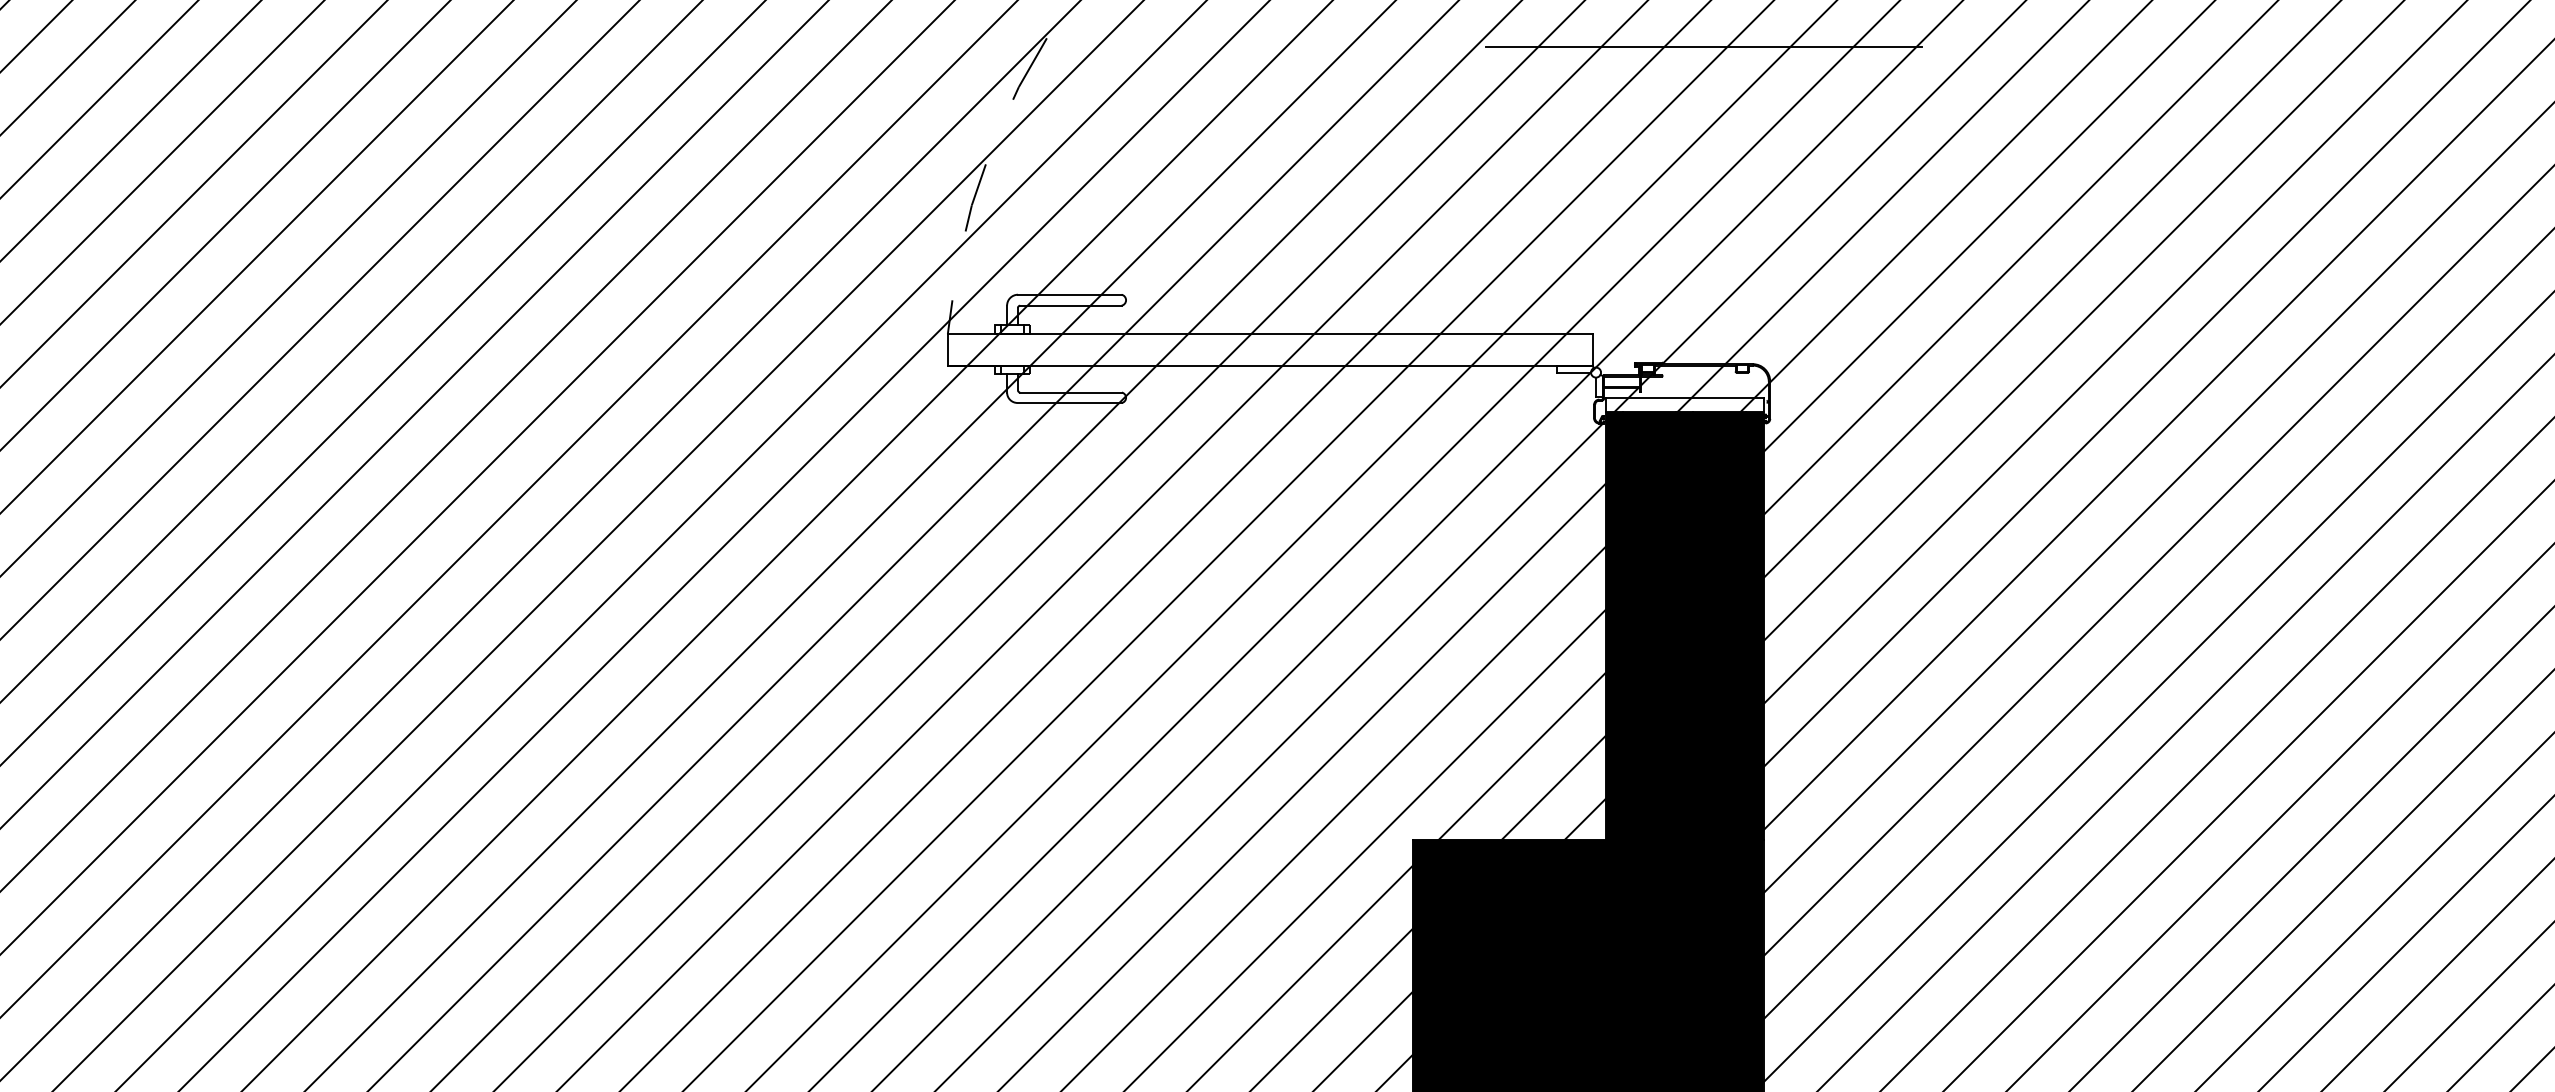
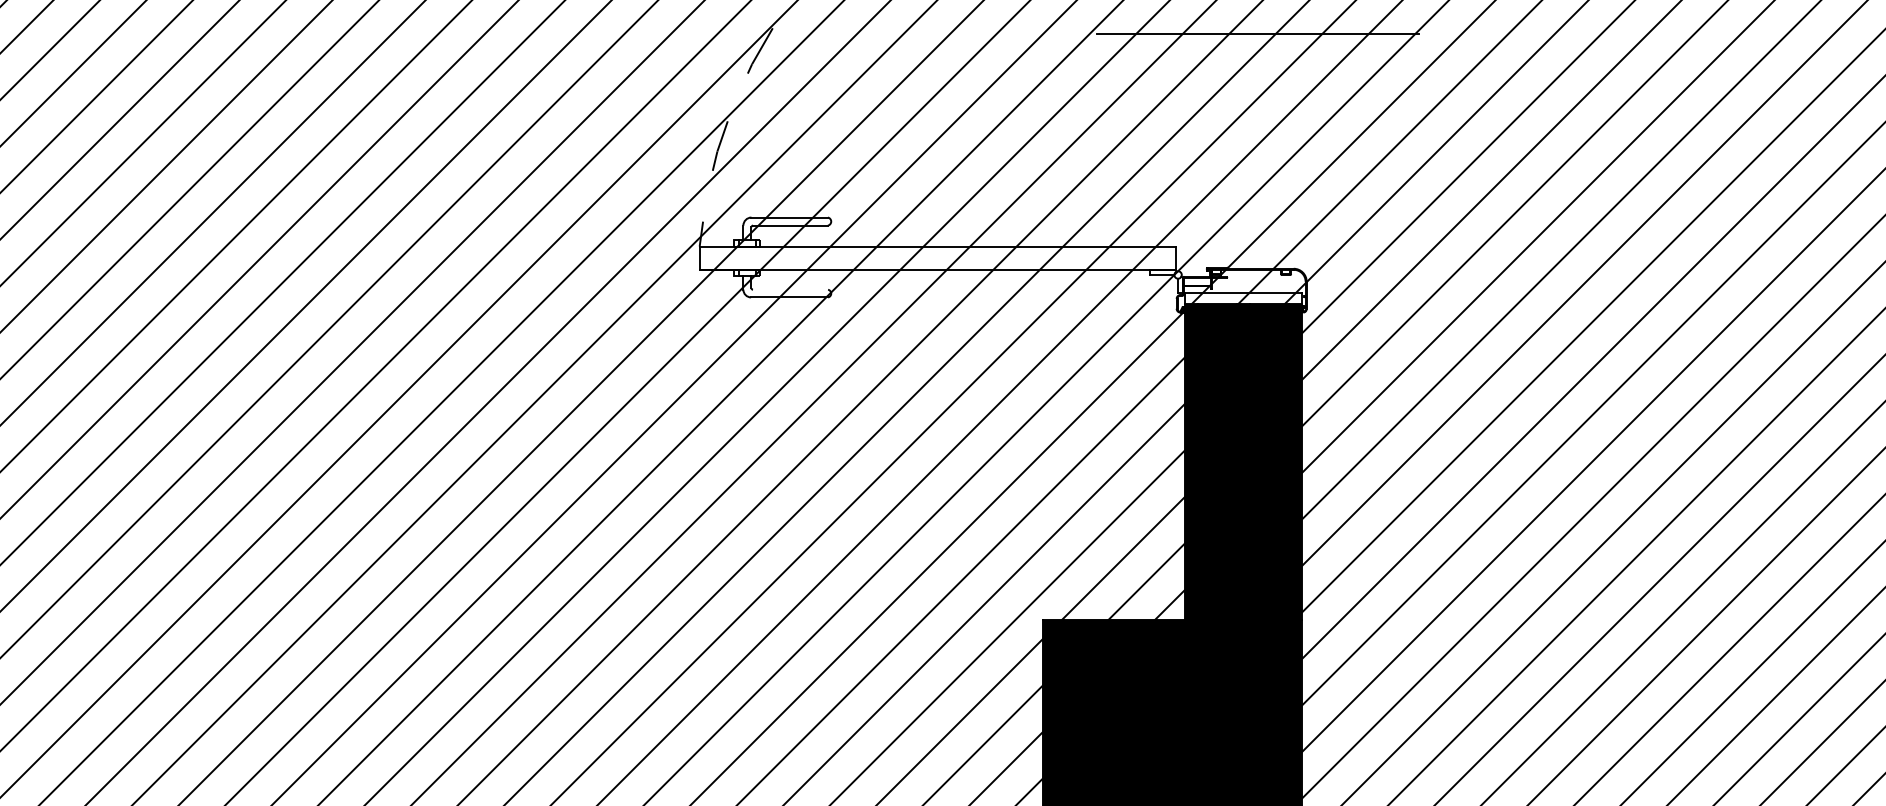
line: (1070, 392) -> (790, 289), removed

